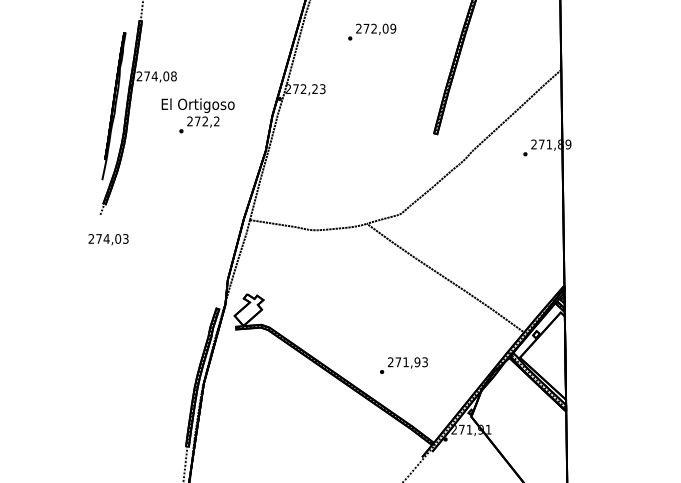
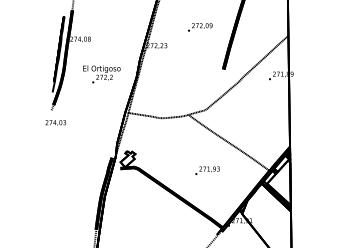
text: (372, 32) -> (200, 27), moved
text: (197, 115) -> (101, 74), moved
text: (403, 365) -> (207, 170), moved

